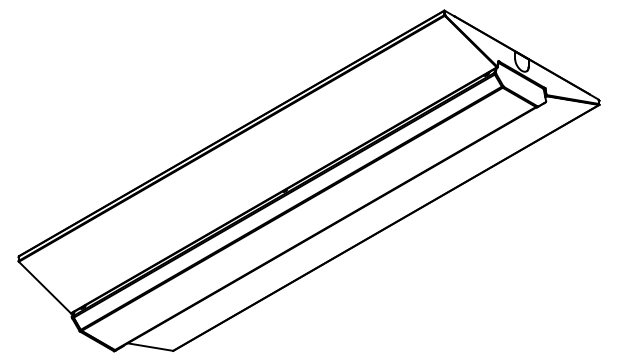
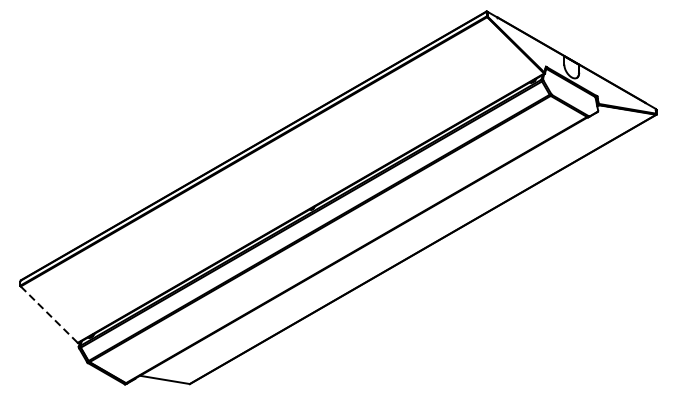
line: (44, 287) -> (48, 314), solid -> dashed

